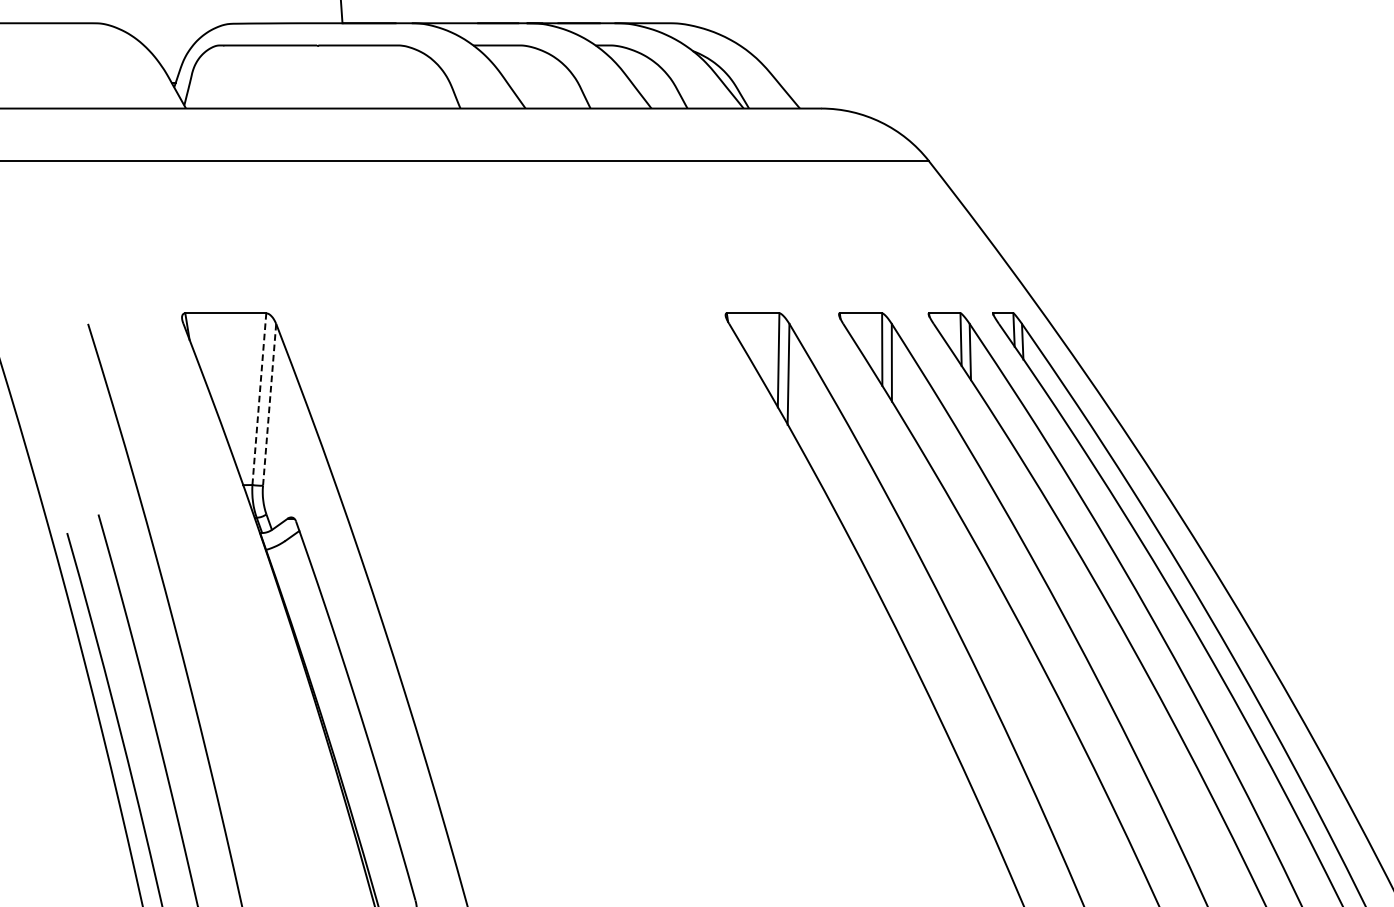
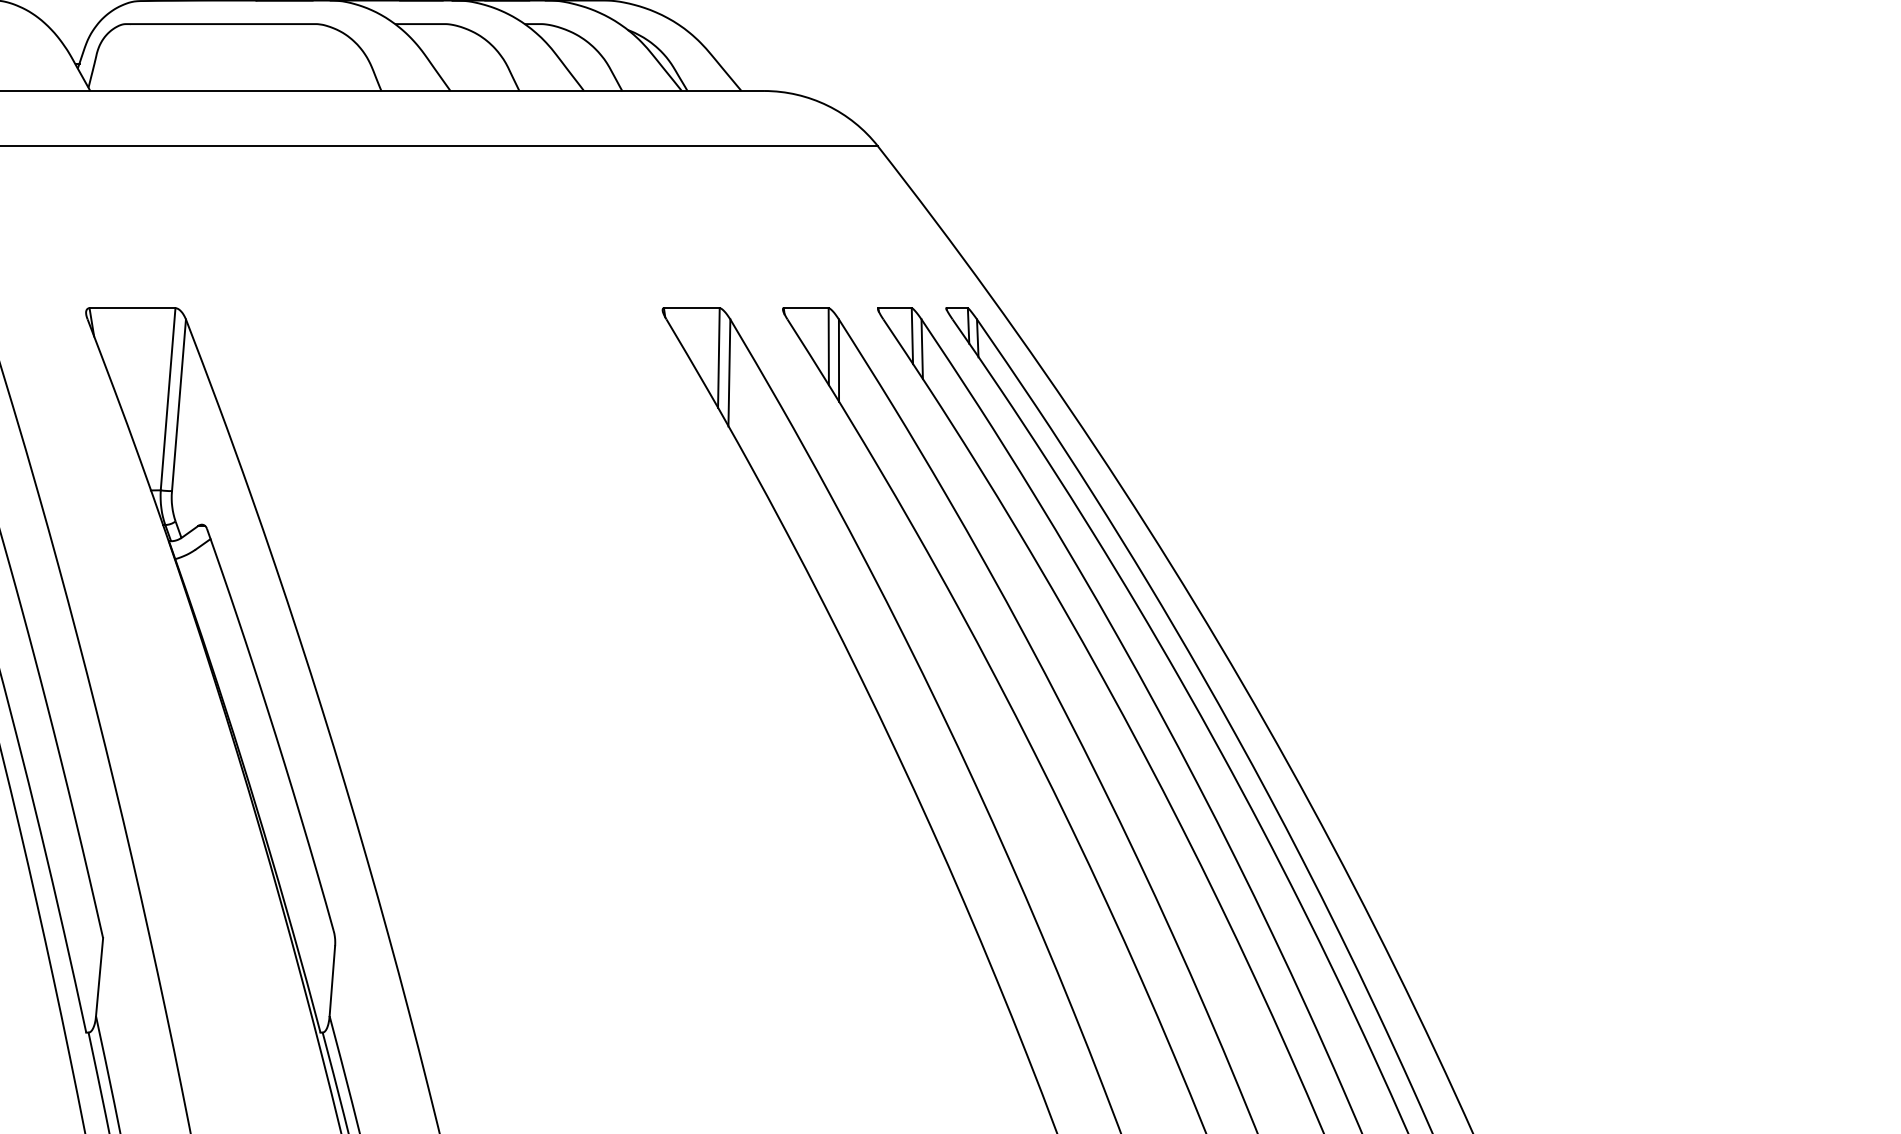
line: (259, 398) -> (168, 398), dashed -> solid
line: (269, 405) -> (178, 405), dashed -> solid

